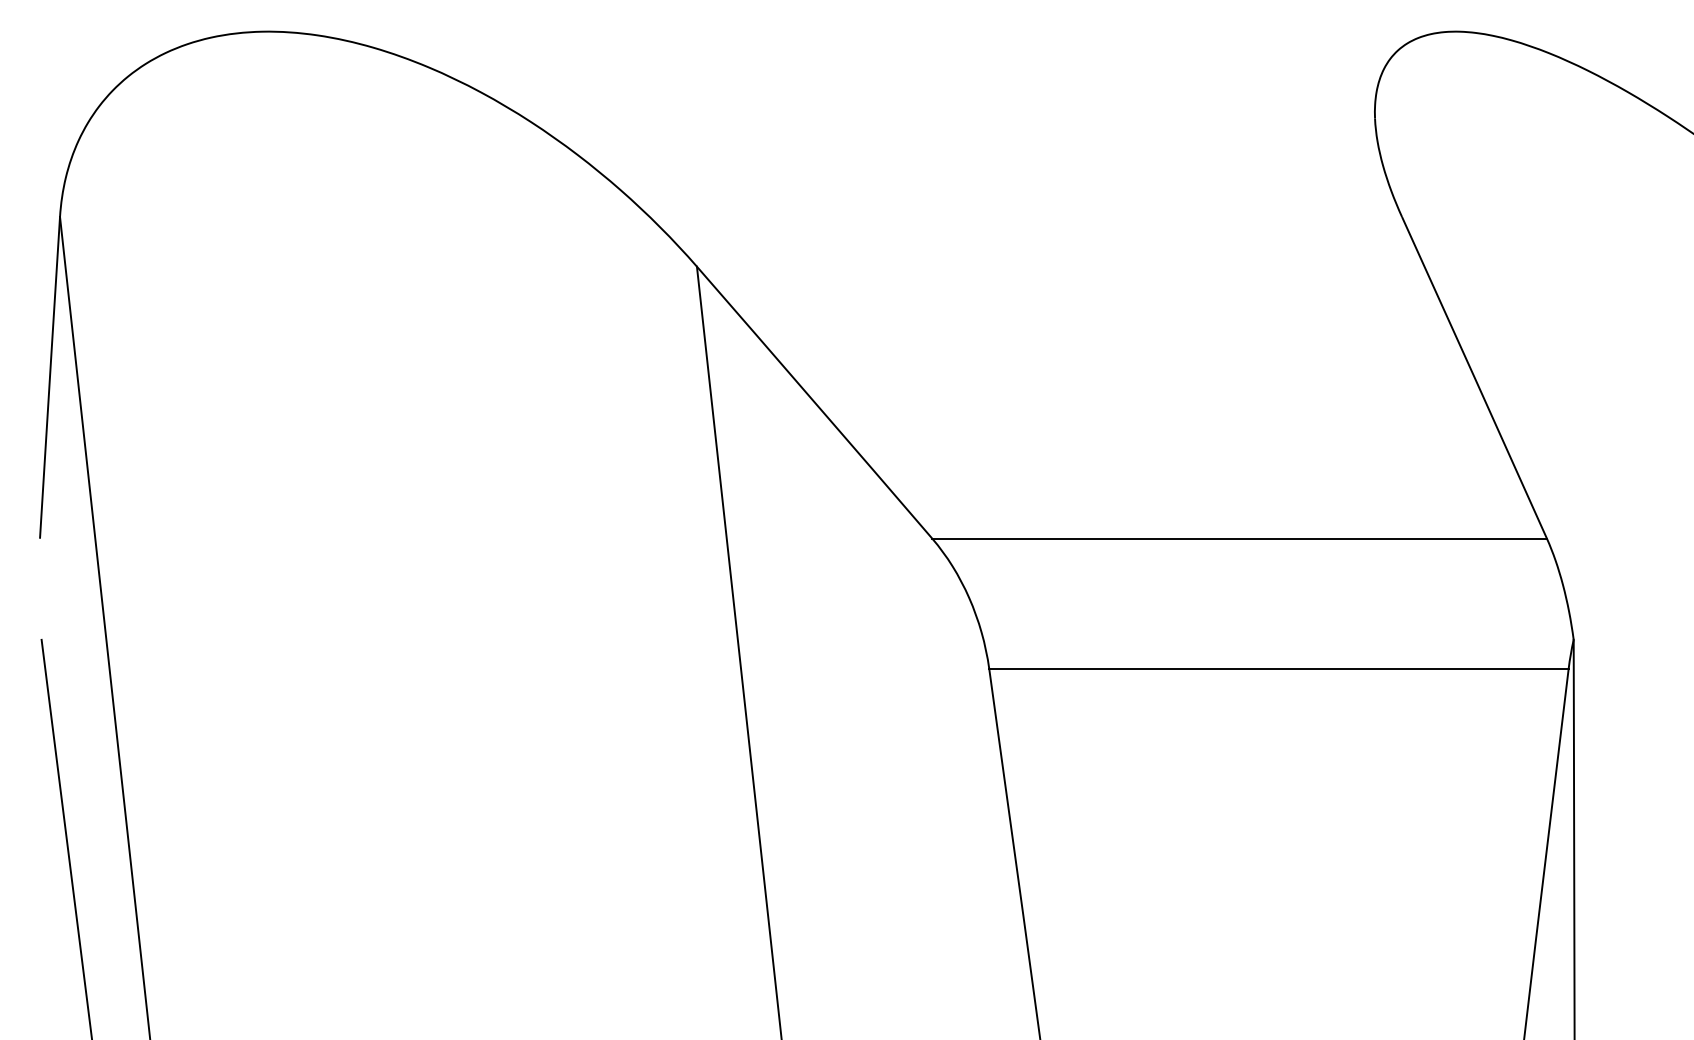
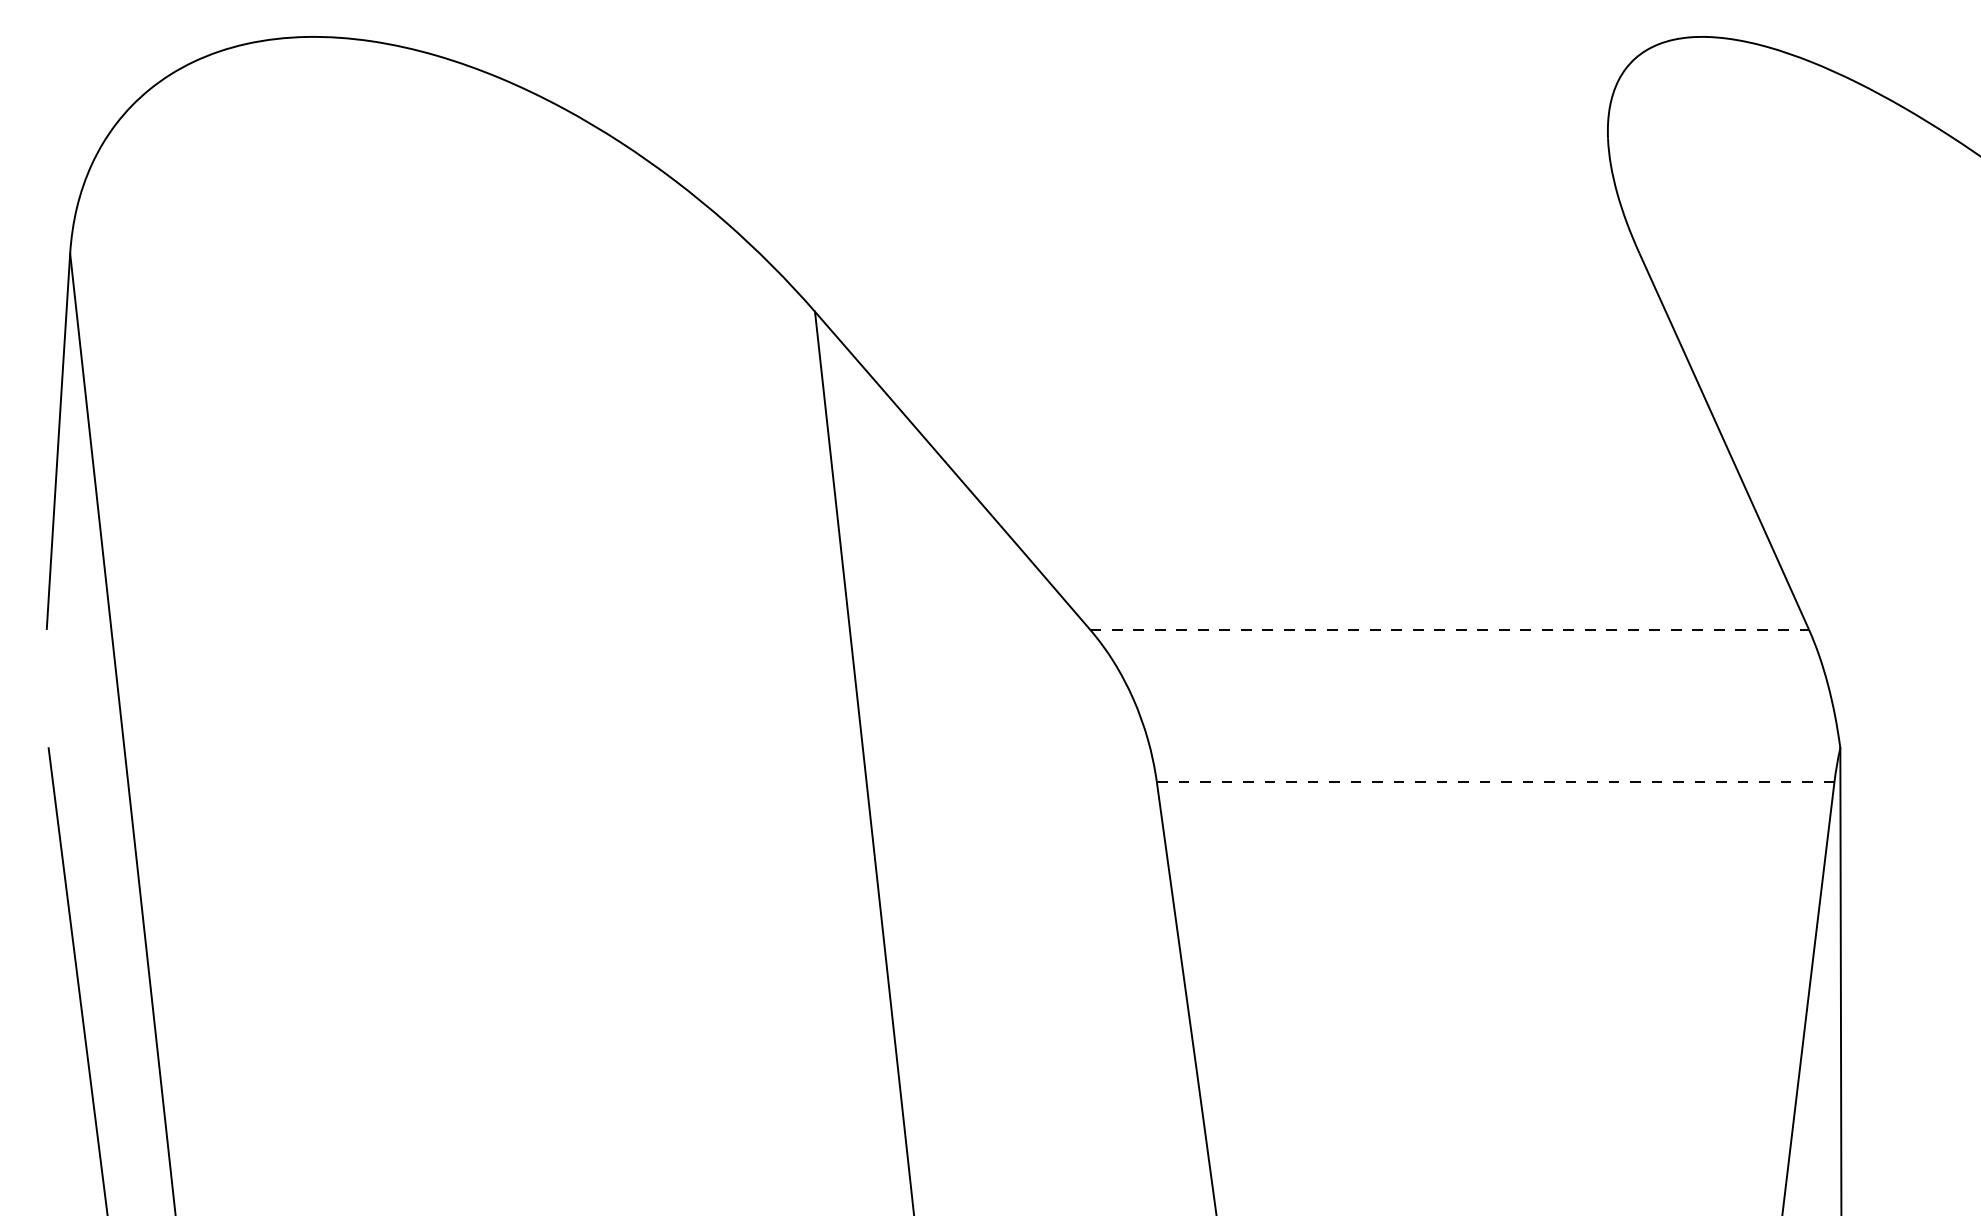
line: (1240, 538) -> (1450, 629), solid -> dashed
line: (1278, 668) -> (1495, 781), solid -> dashed

